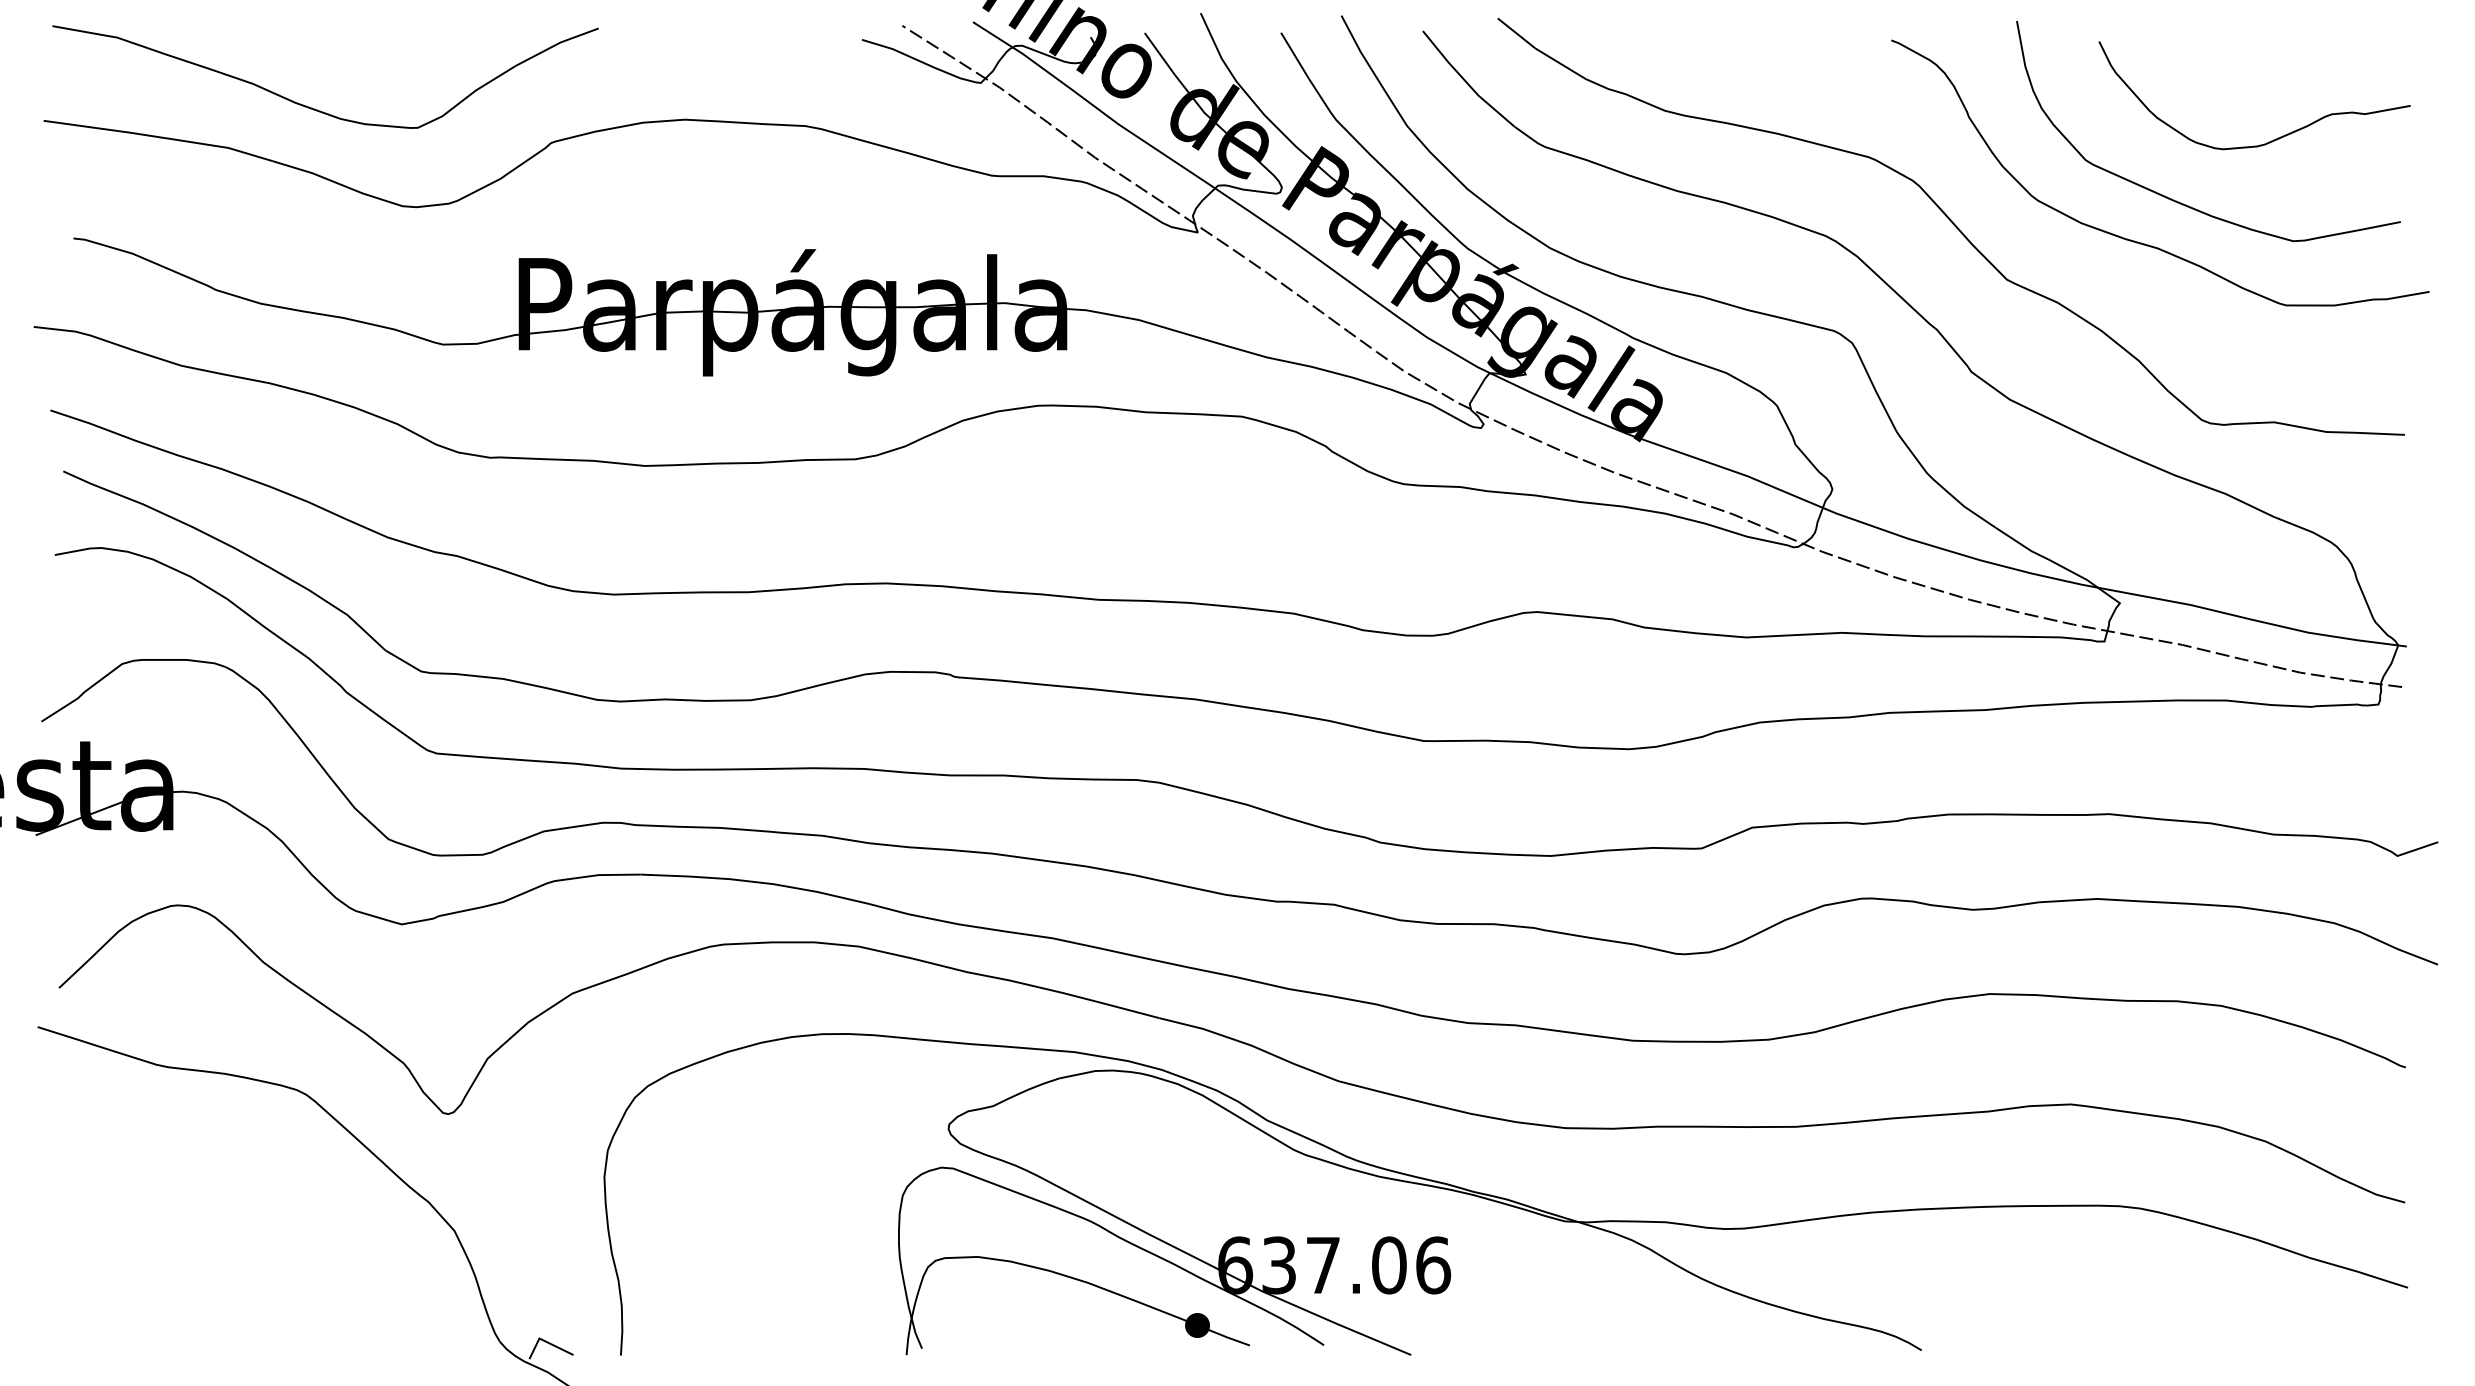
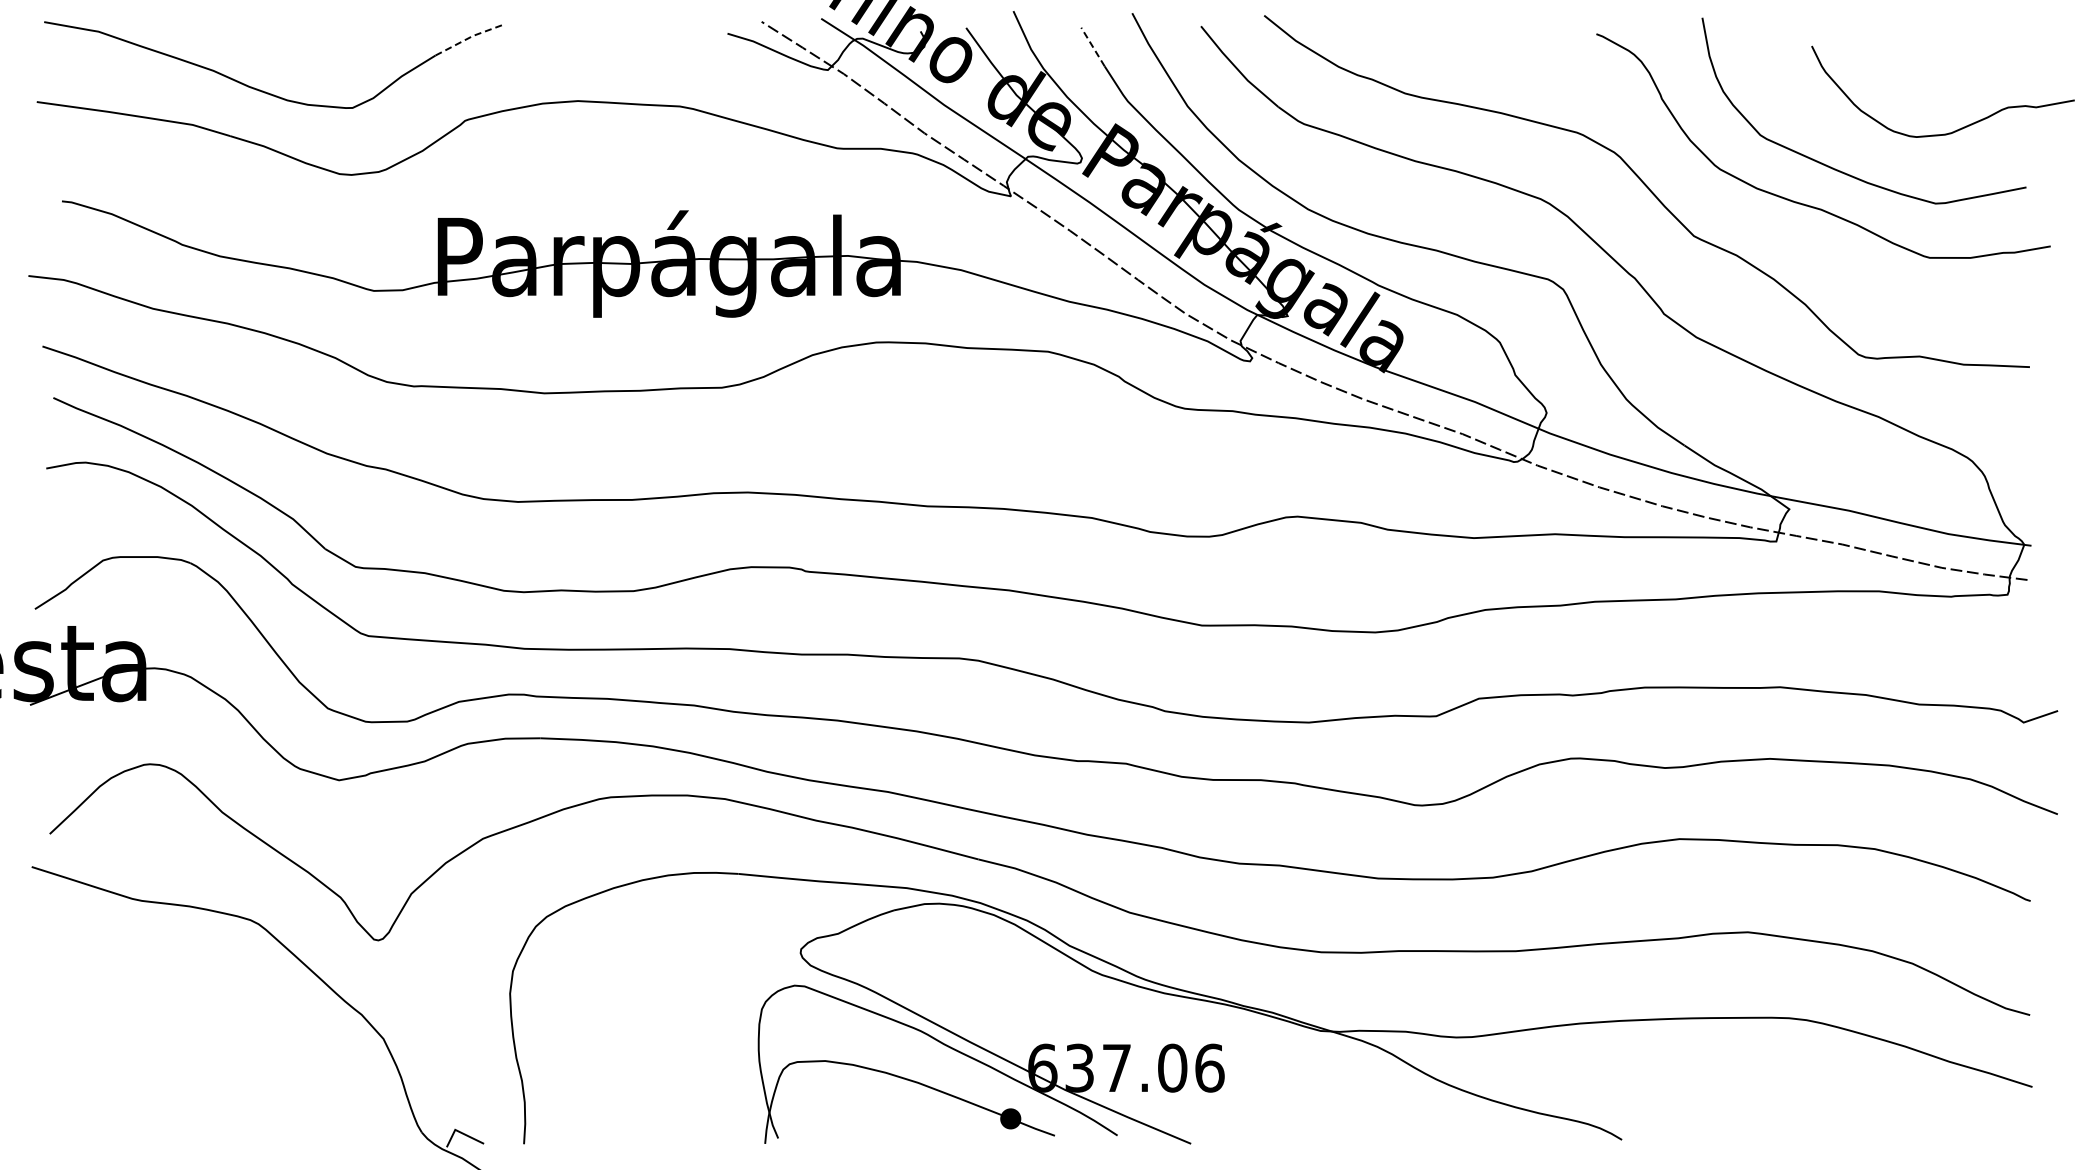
line: (557, 44) -> (470, 37), solid -> dashed
line: (1295, 56) -> (1093, 47), solid -> dashed
curve: (2276, 137) -> (1961, 127), moved

